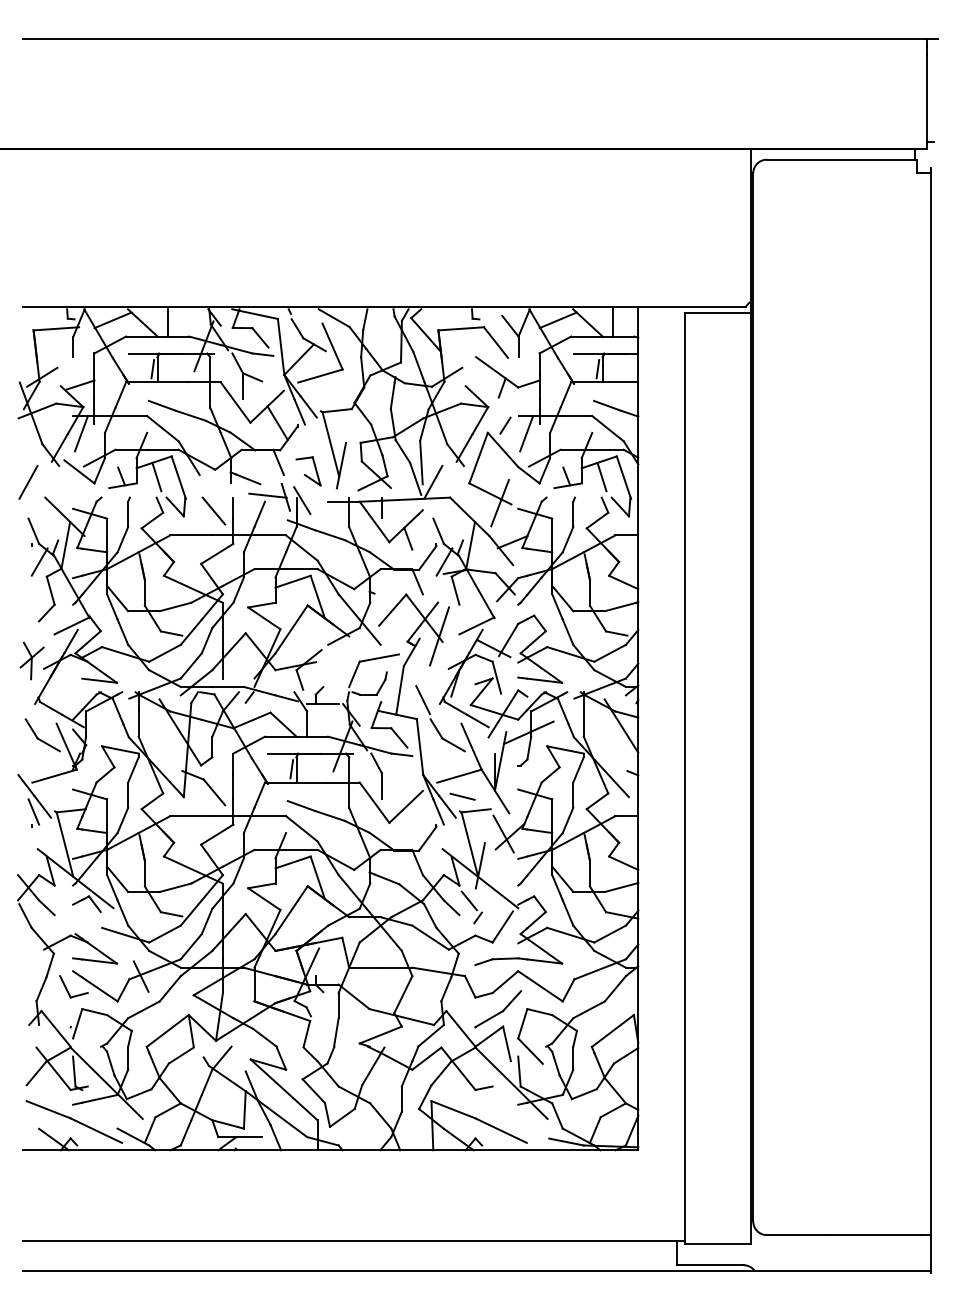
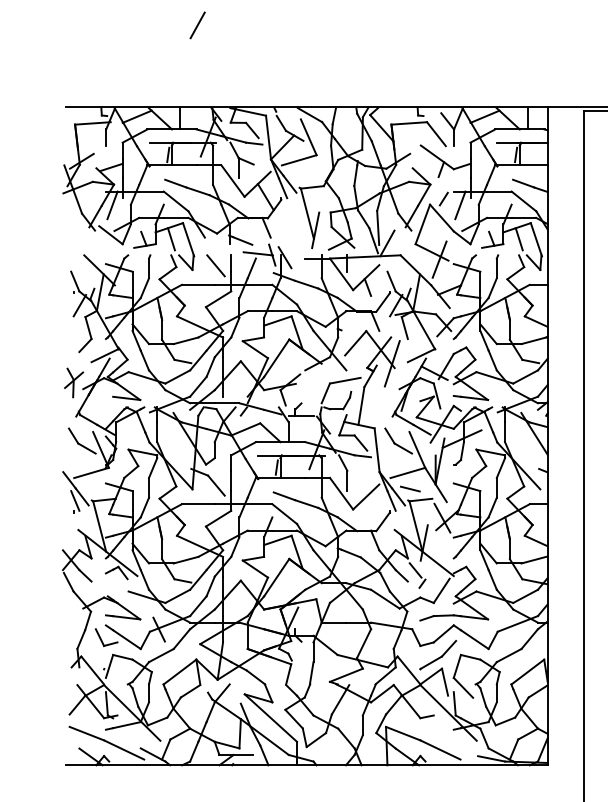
part: (308, 471) -> (289, 234), removed
line: (28, 482) -> (197, 25), moved
line: (422, 700) -> (379, 413), removed

